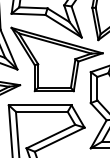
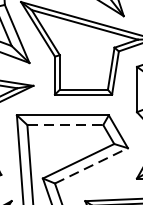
line: (41, 111) -> (64, 124), solid -> dashed
line: (59, 139) -> (91, 165), solid -> dashed

